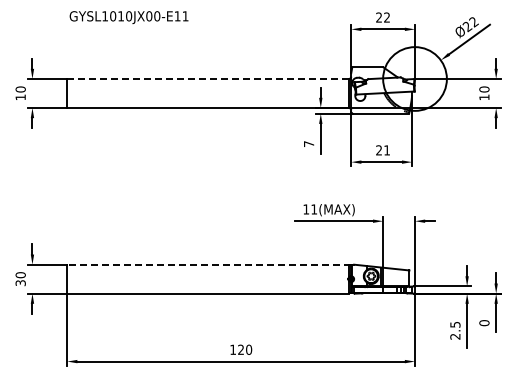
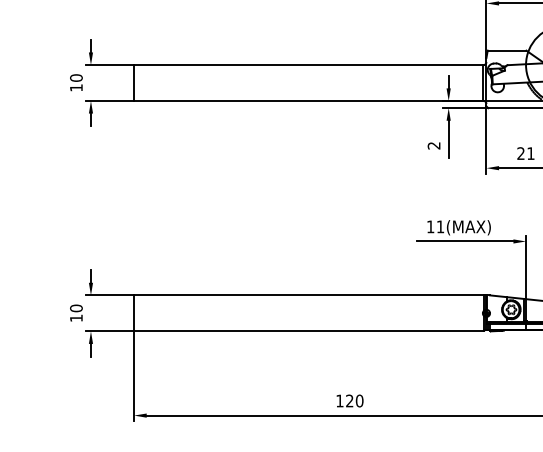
line: (208, 79) -> (309, 65), dashed -> solid
text: (308, 144) -> (433, 146), 7 -> 2
line: (208, 264) -> (309, 295), dashed -> solid
text: (20, 283) -> (76, 318), 30 -> 10

